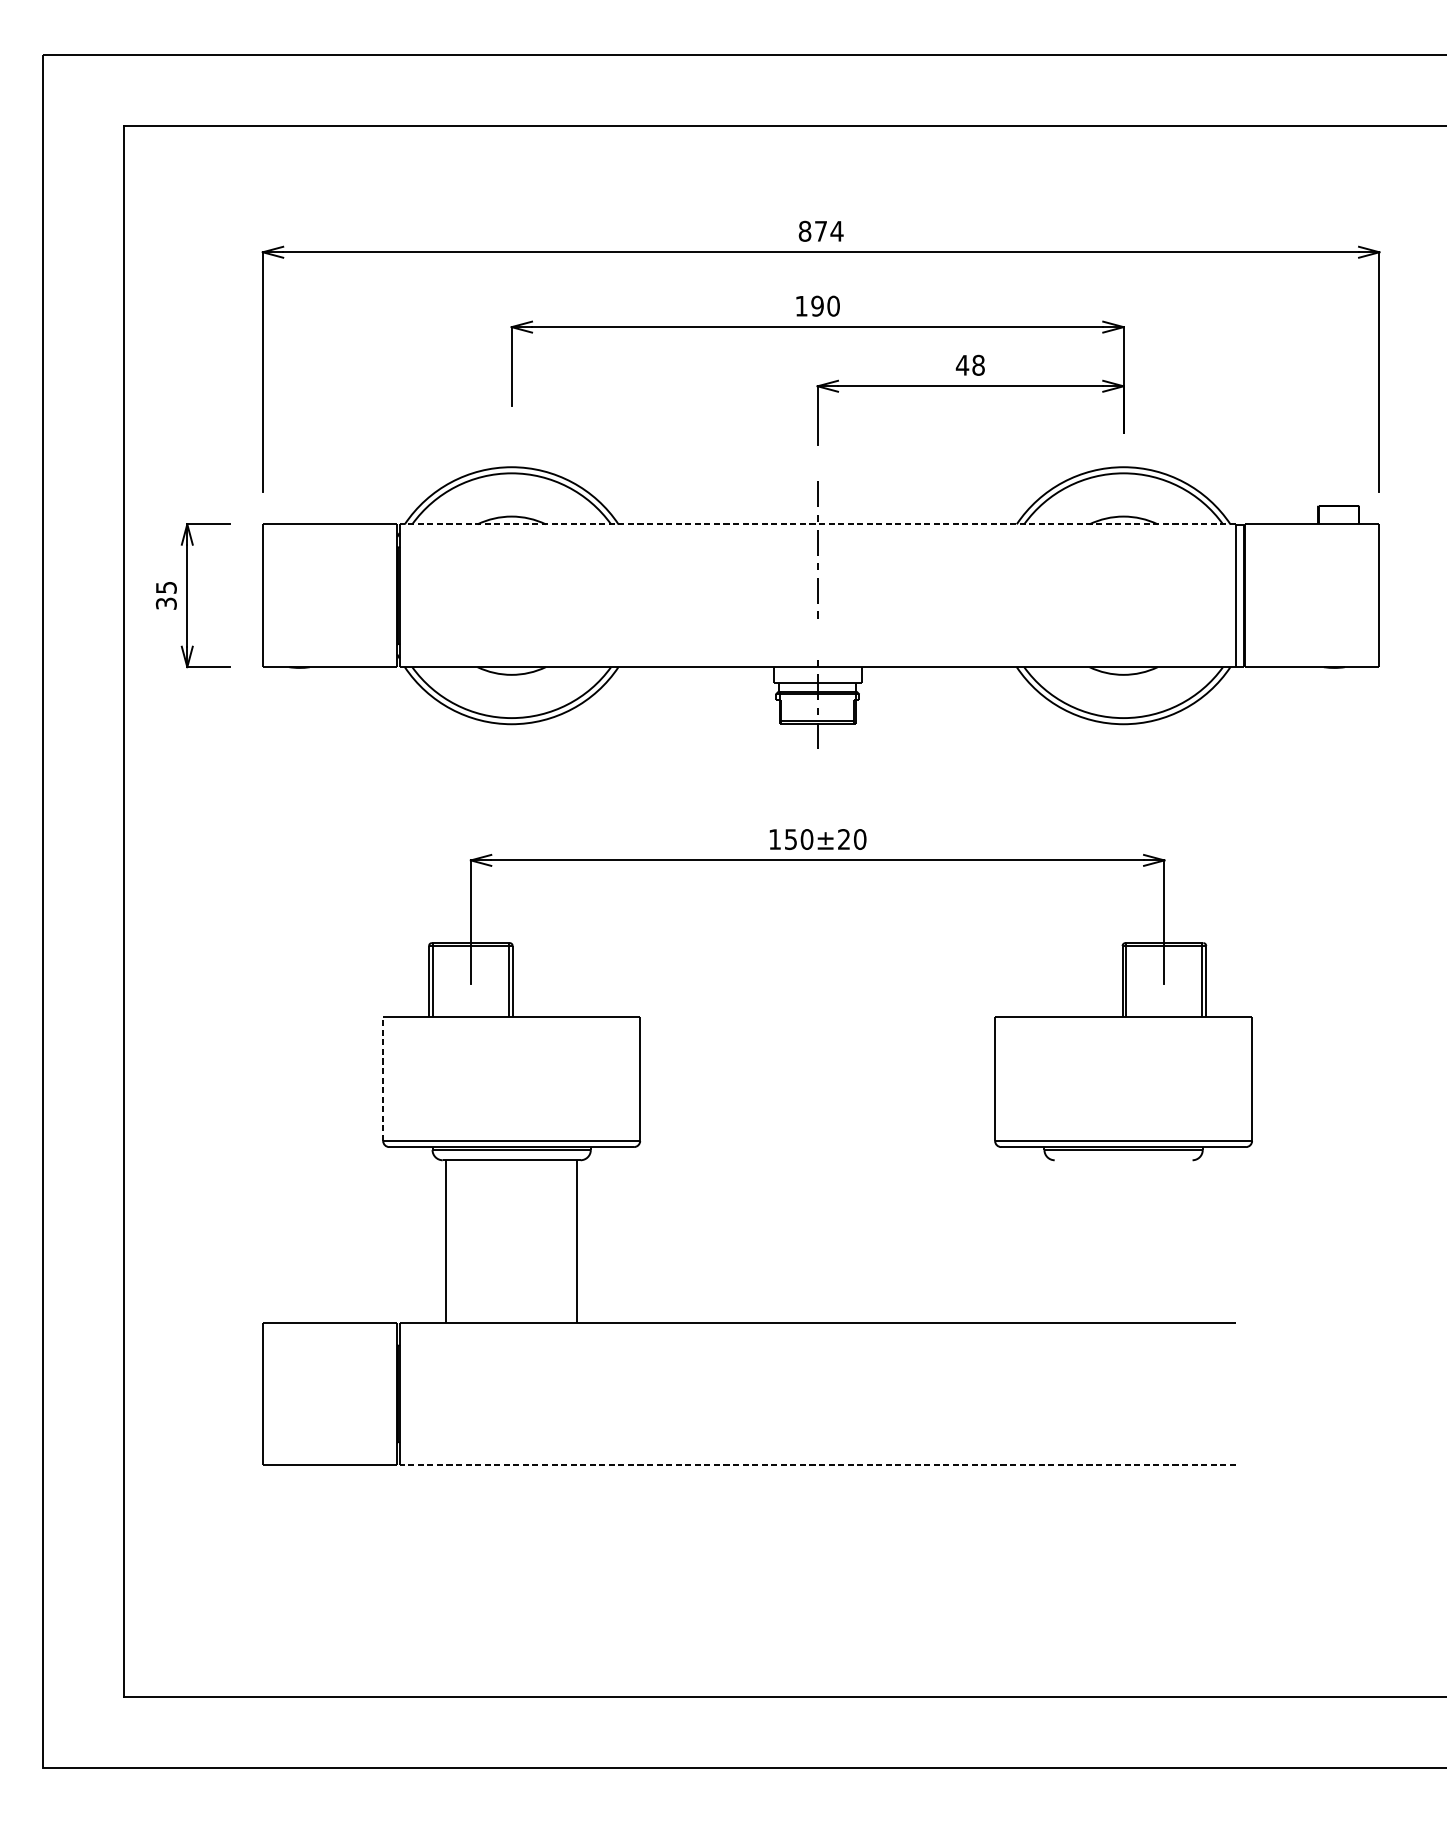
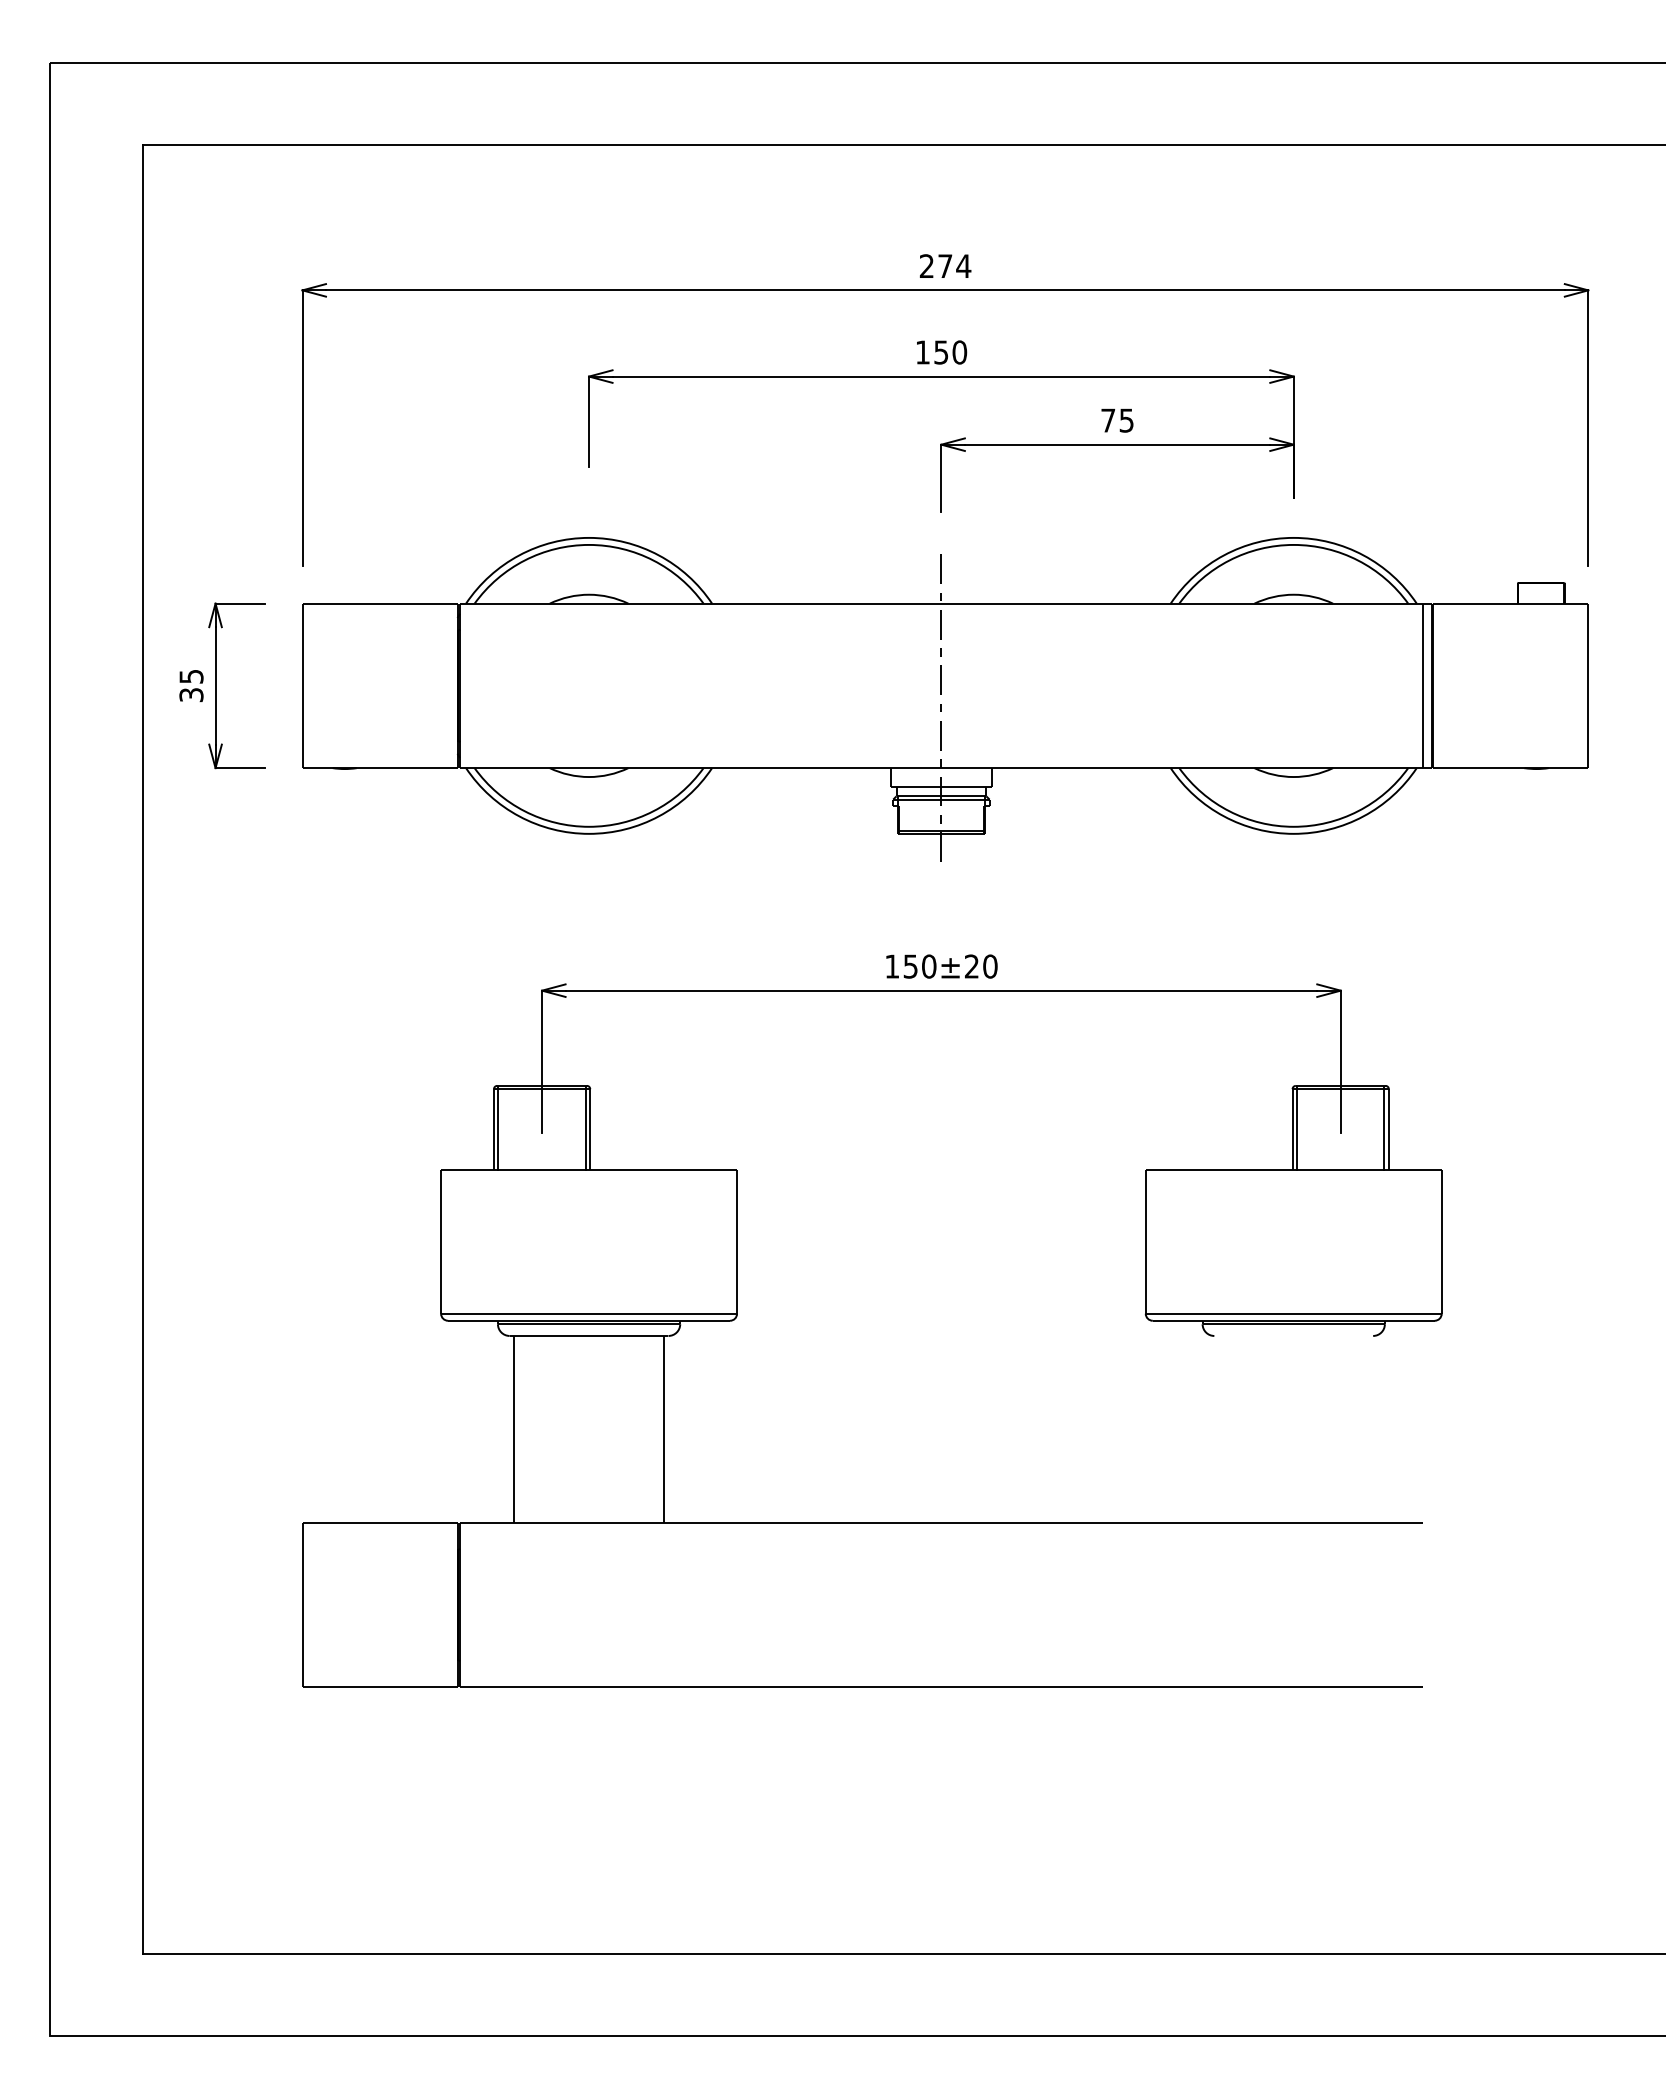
text: (804, 231) -> (926, 266), 874 -> 274
text: (817, 306) -> (941, 352), 190 -> 150
text: (969, 365) -> (1116, 420), 48 -> 75
line: (817, 524) -> (941, 603), dashed -> solid
line: (816, 638) -> (940, 735), added
line: (383, 1079) -> (441, 1242), dashed -> solid
line: (817, 1465) -> (941, 1687), dashed -> solid

